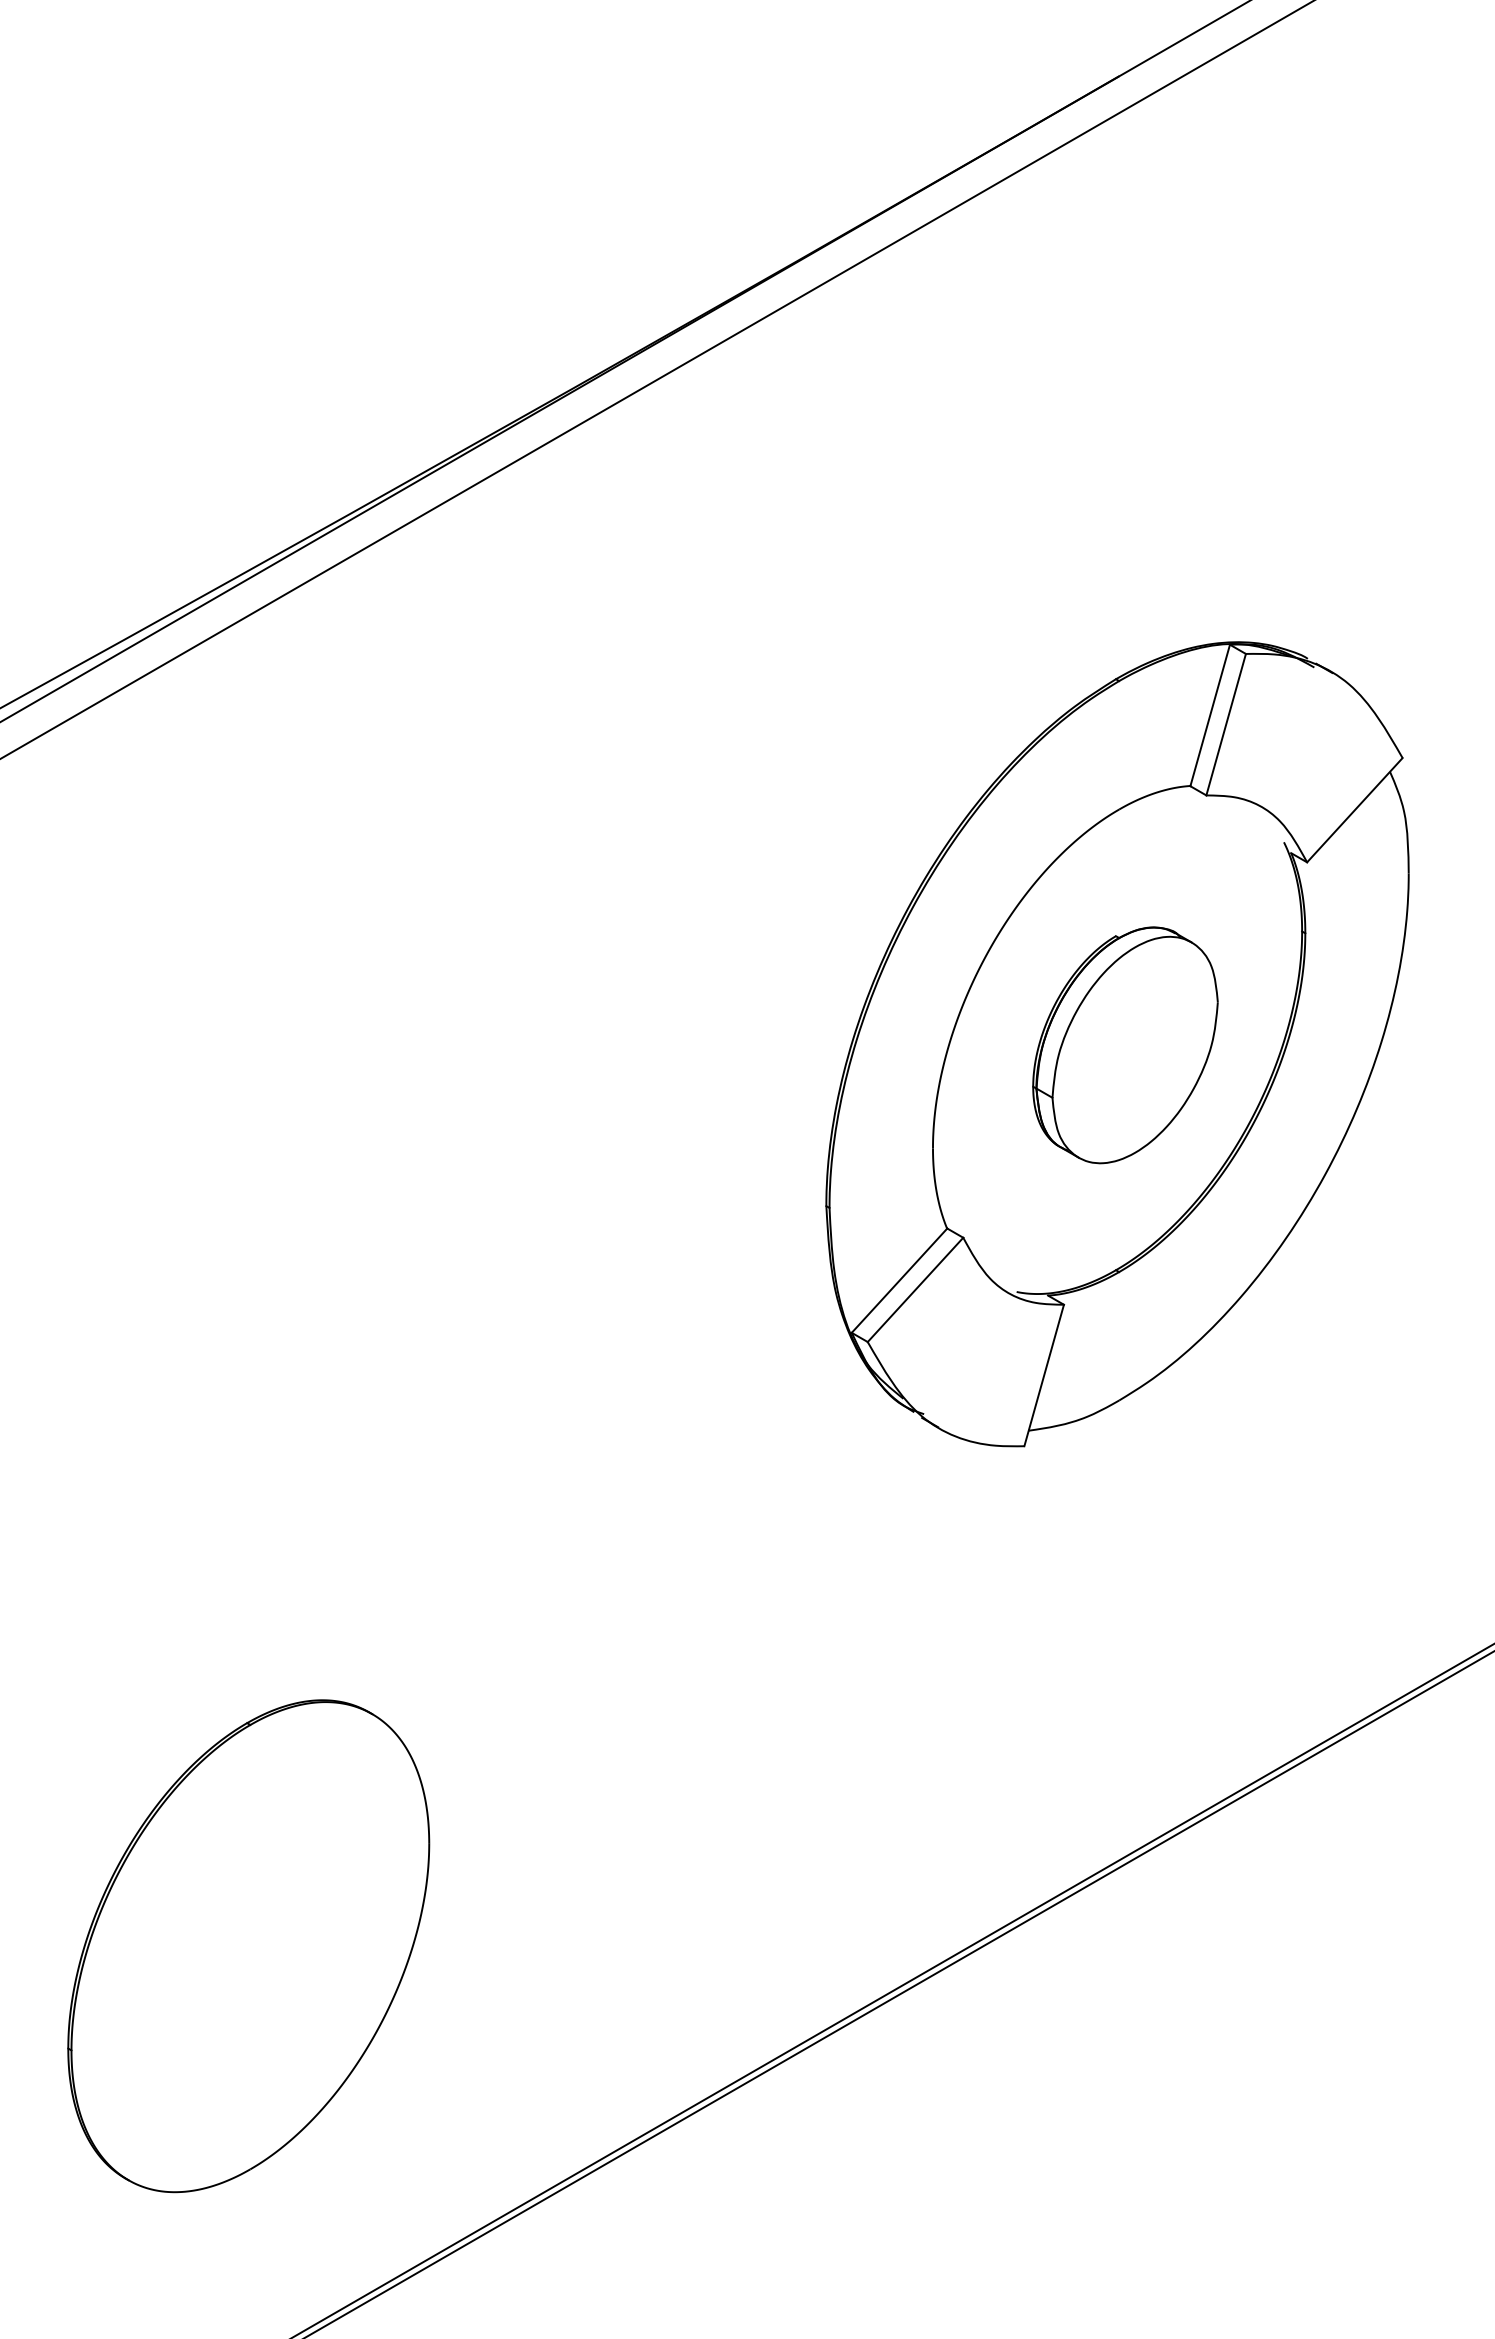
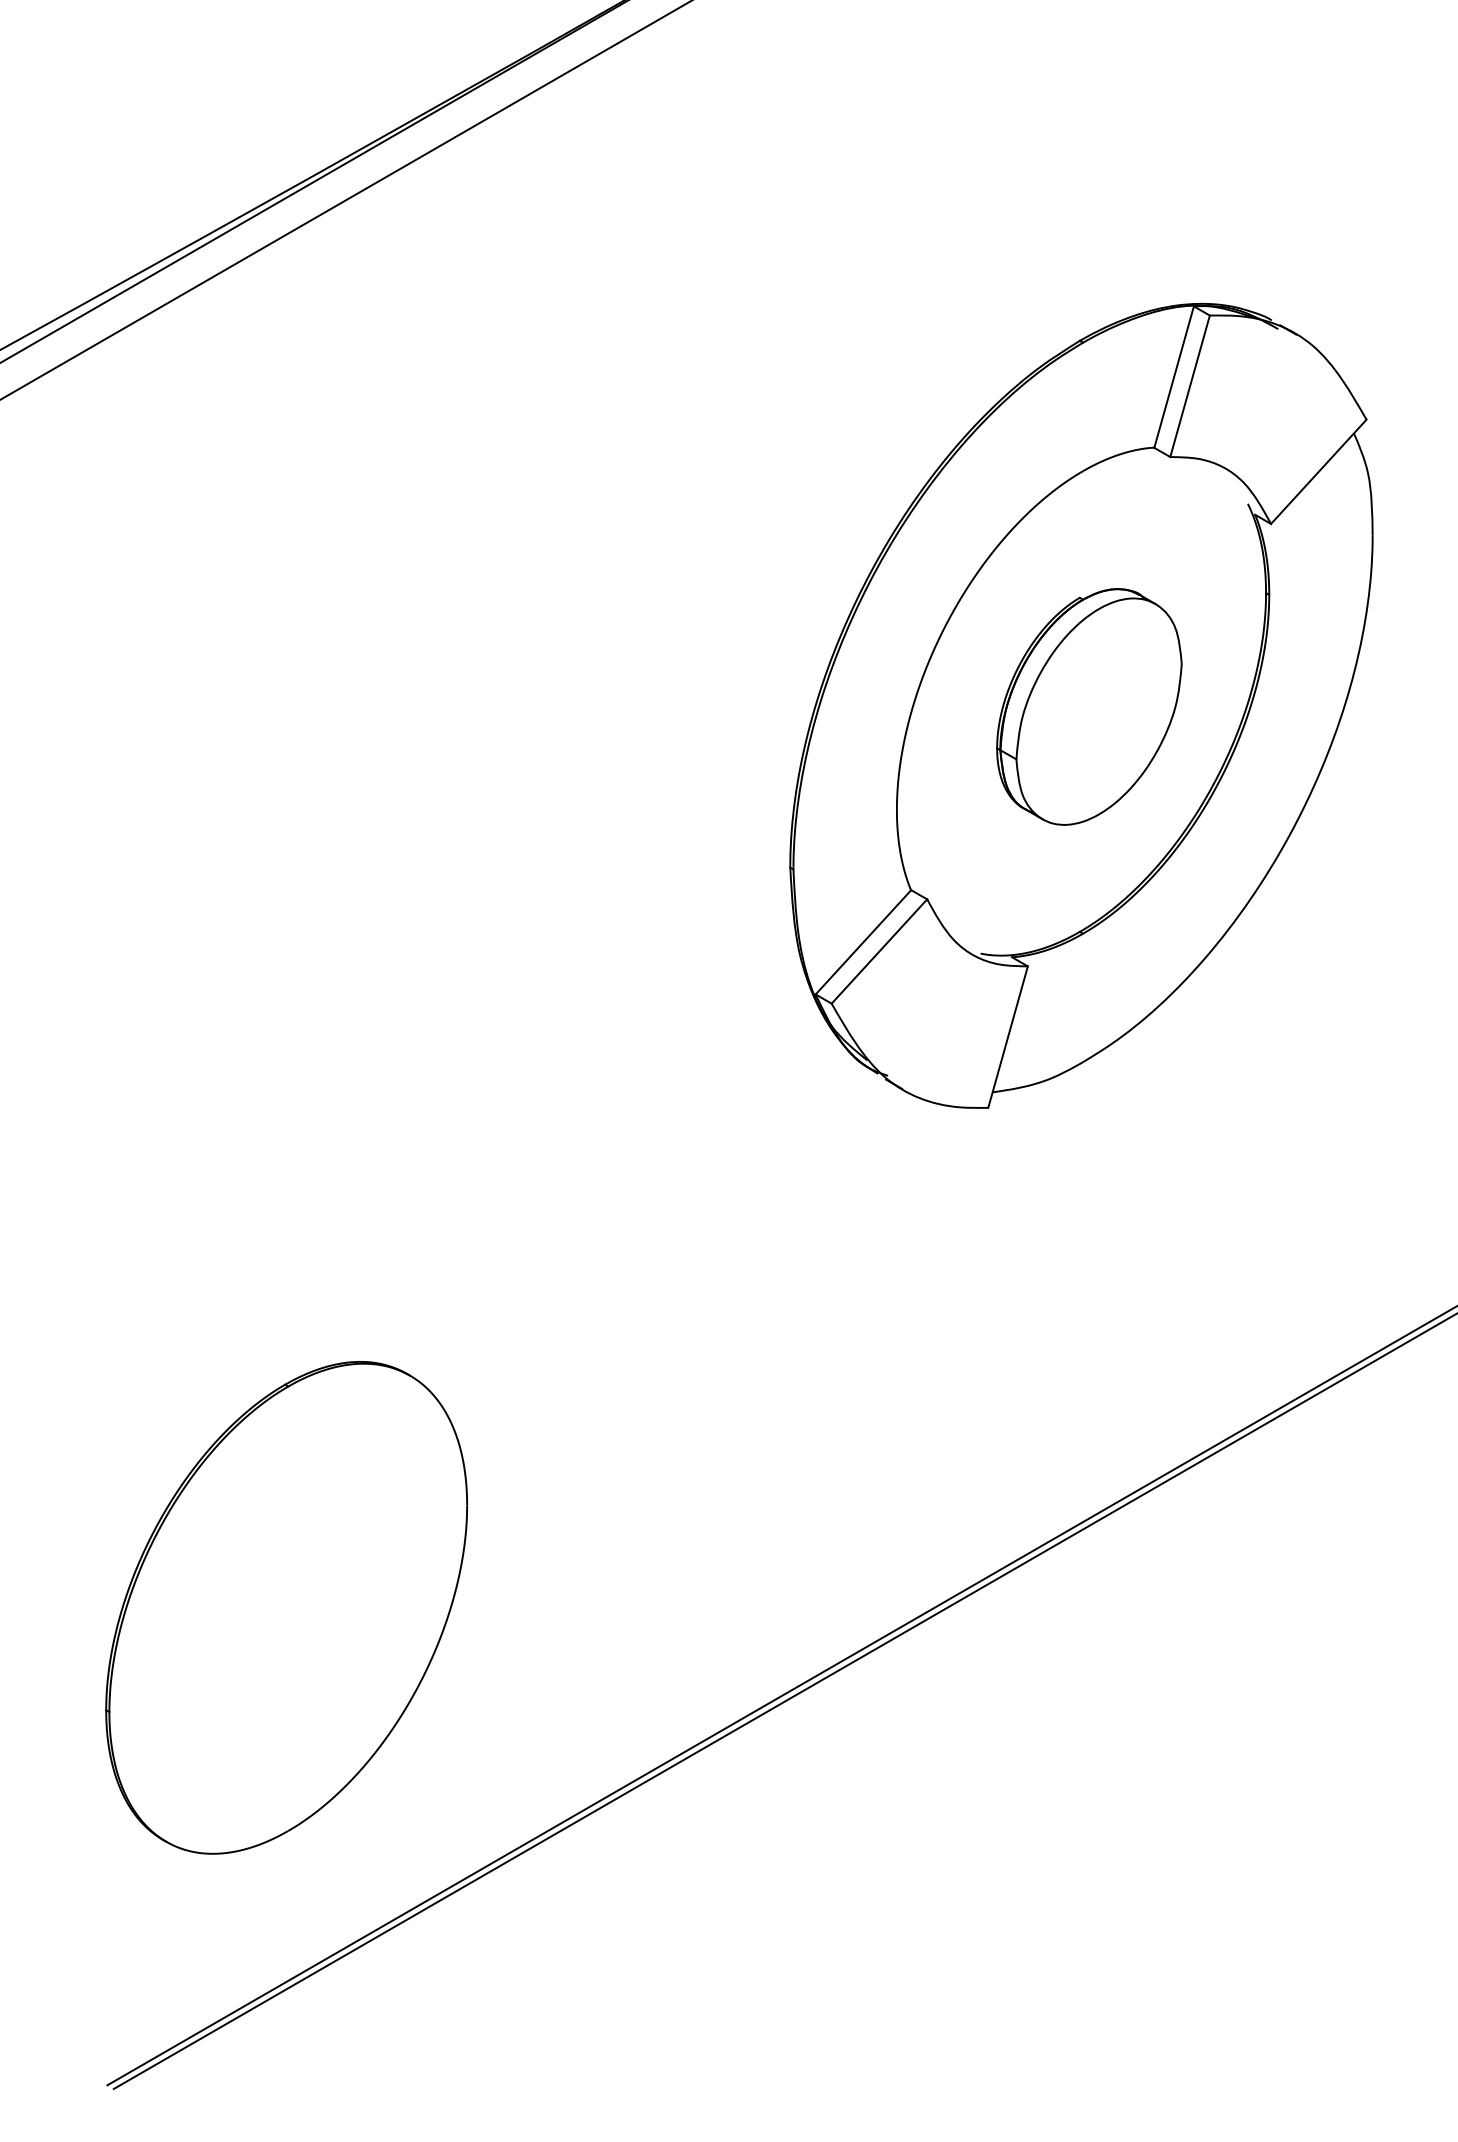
part: (248, 1946) -> (286, 1608), moved

